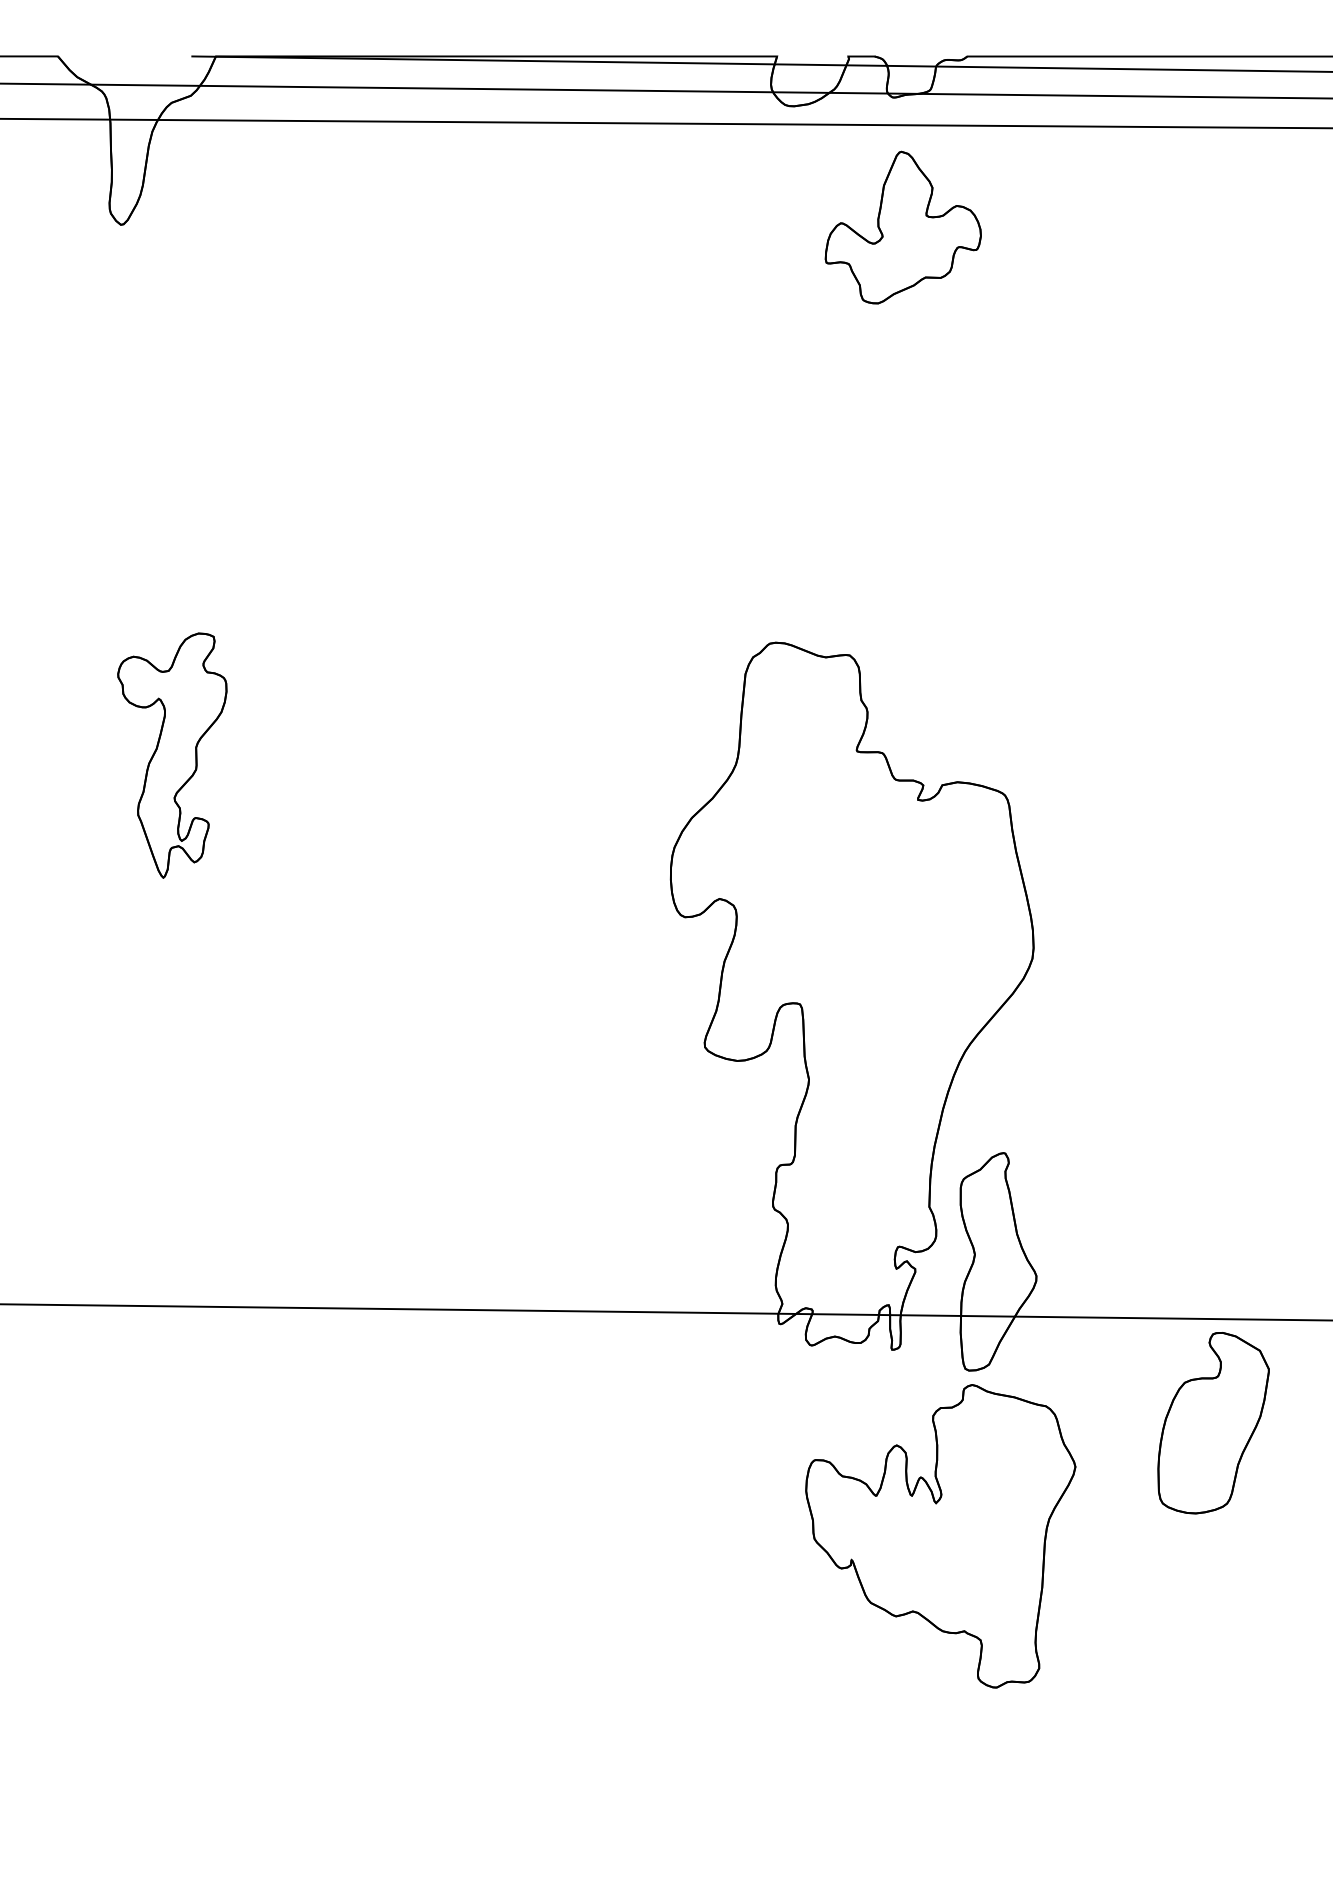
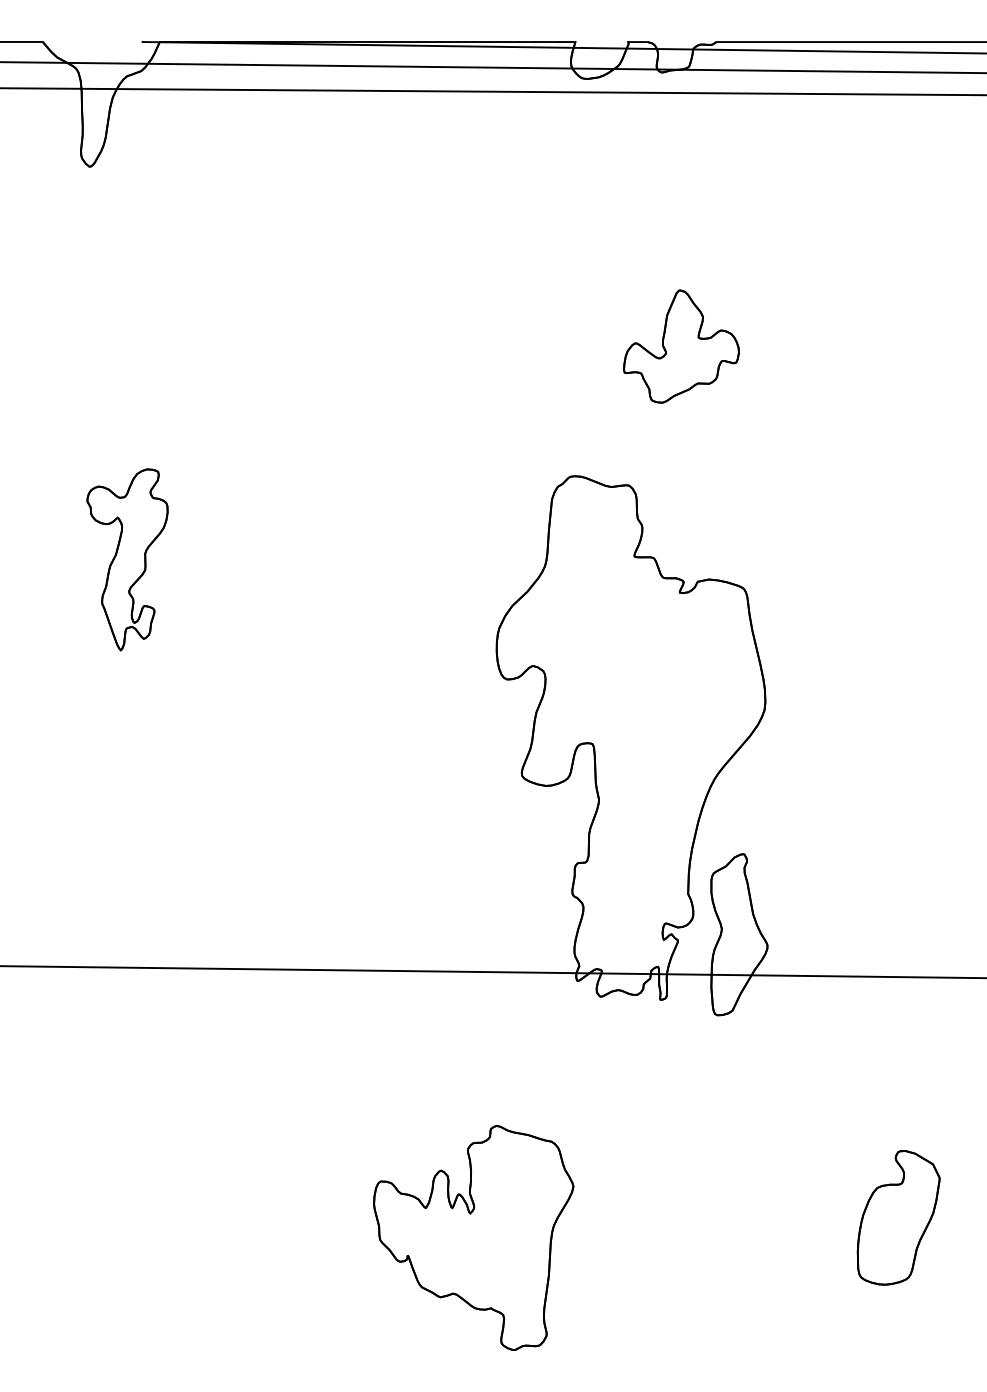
part: (902, 227) -> (680, 346), moved
part: (1213, 1423) -> (898, 1218), moved
part: (940, 1536) -> (473, 1238), moved

